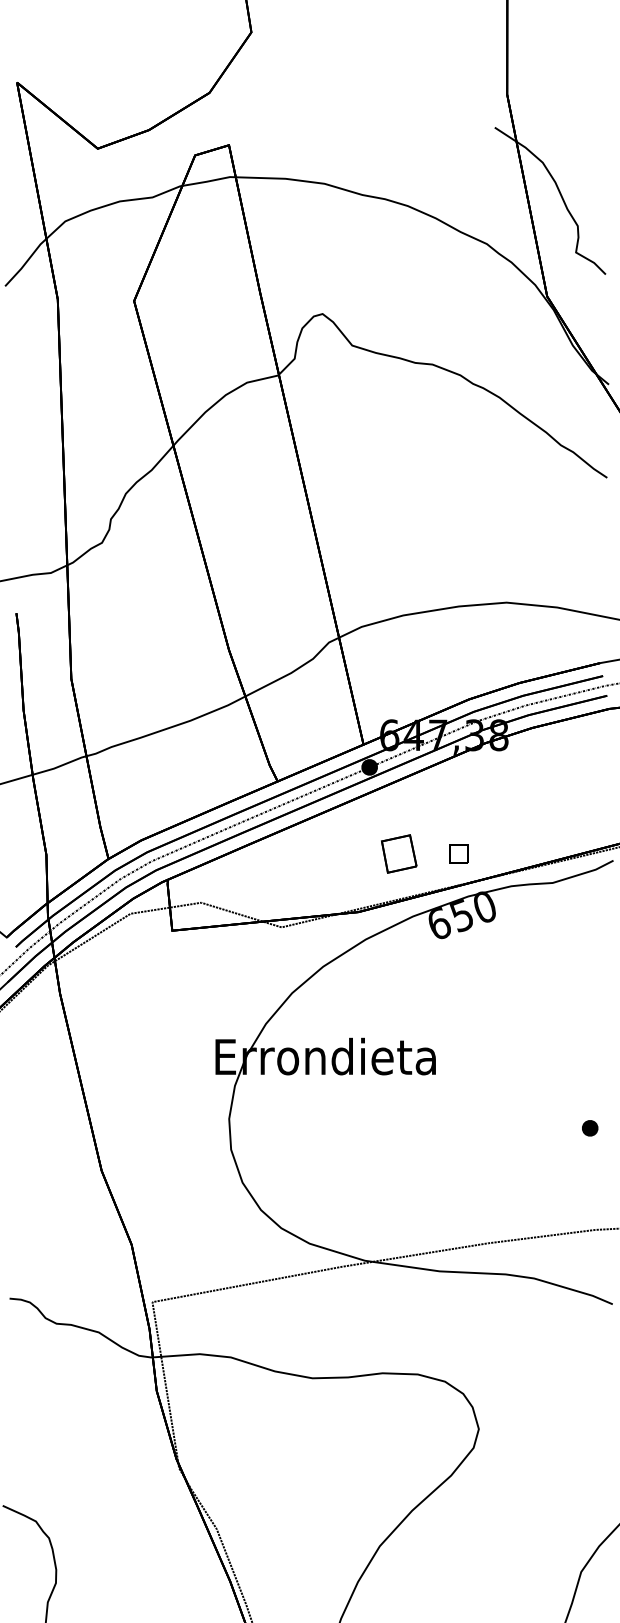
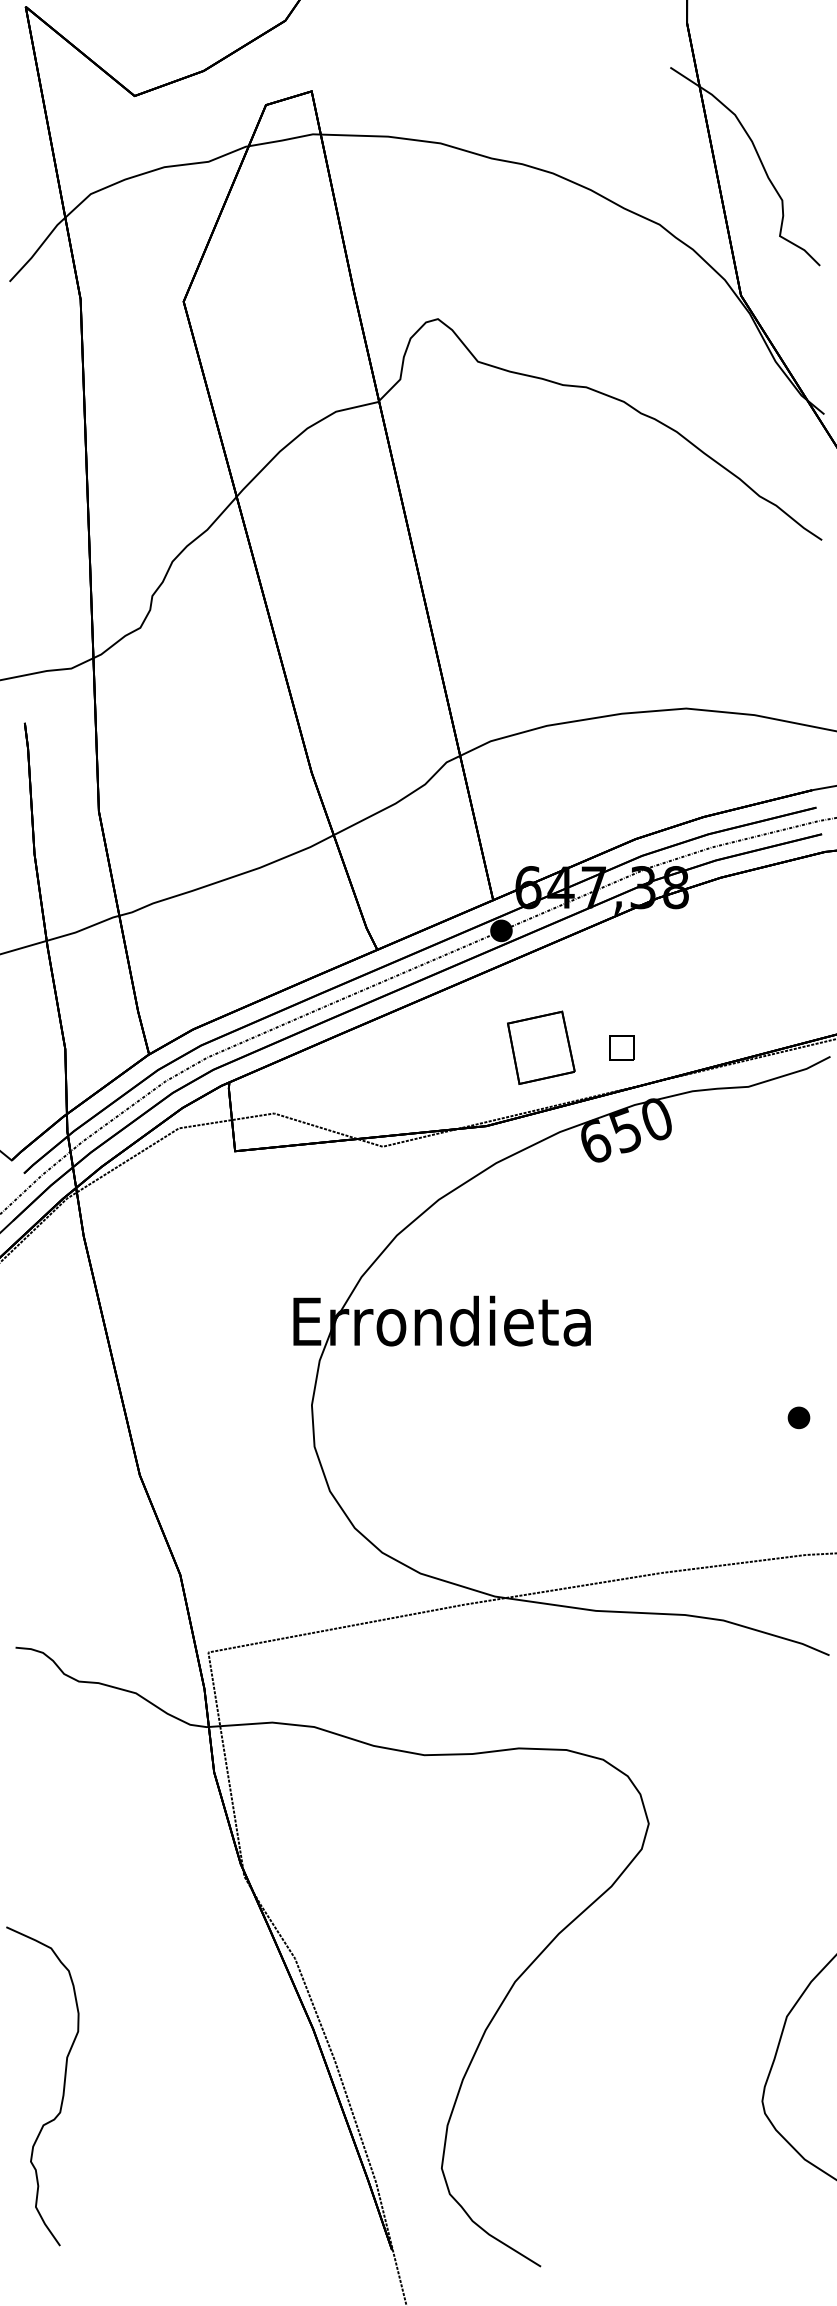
part: (399, 853) -> (541, 1047), size x1.43

